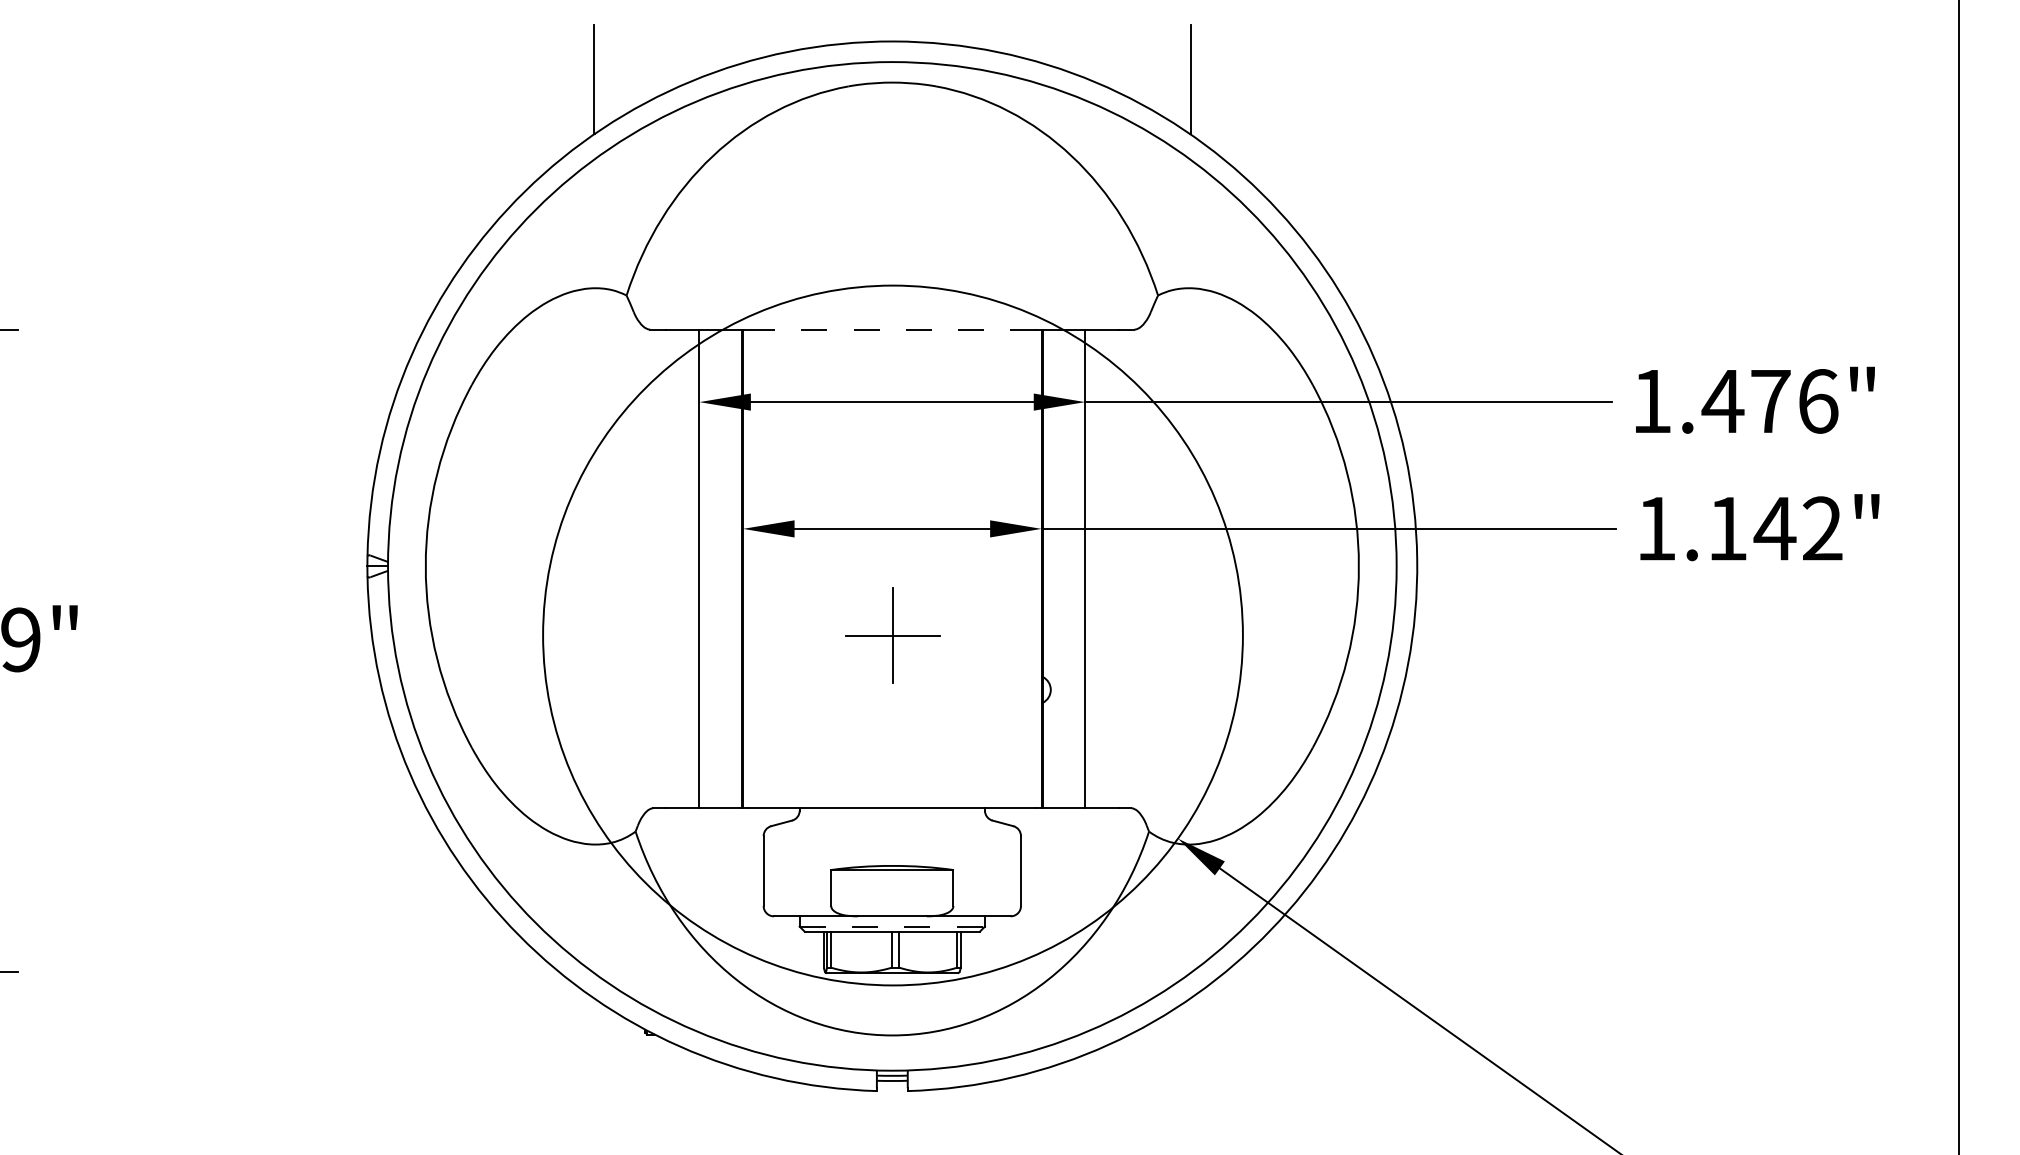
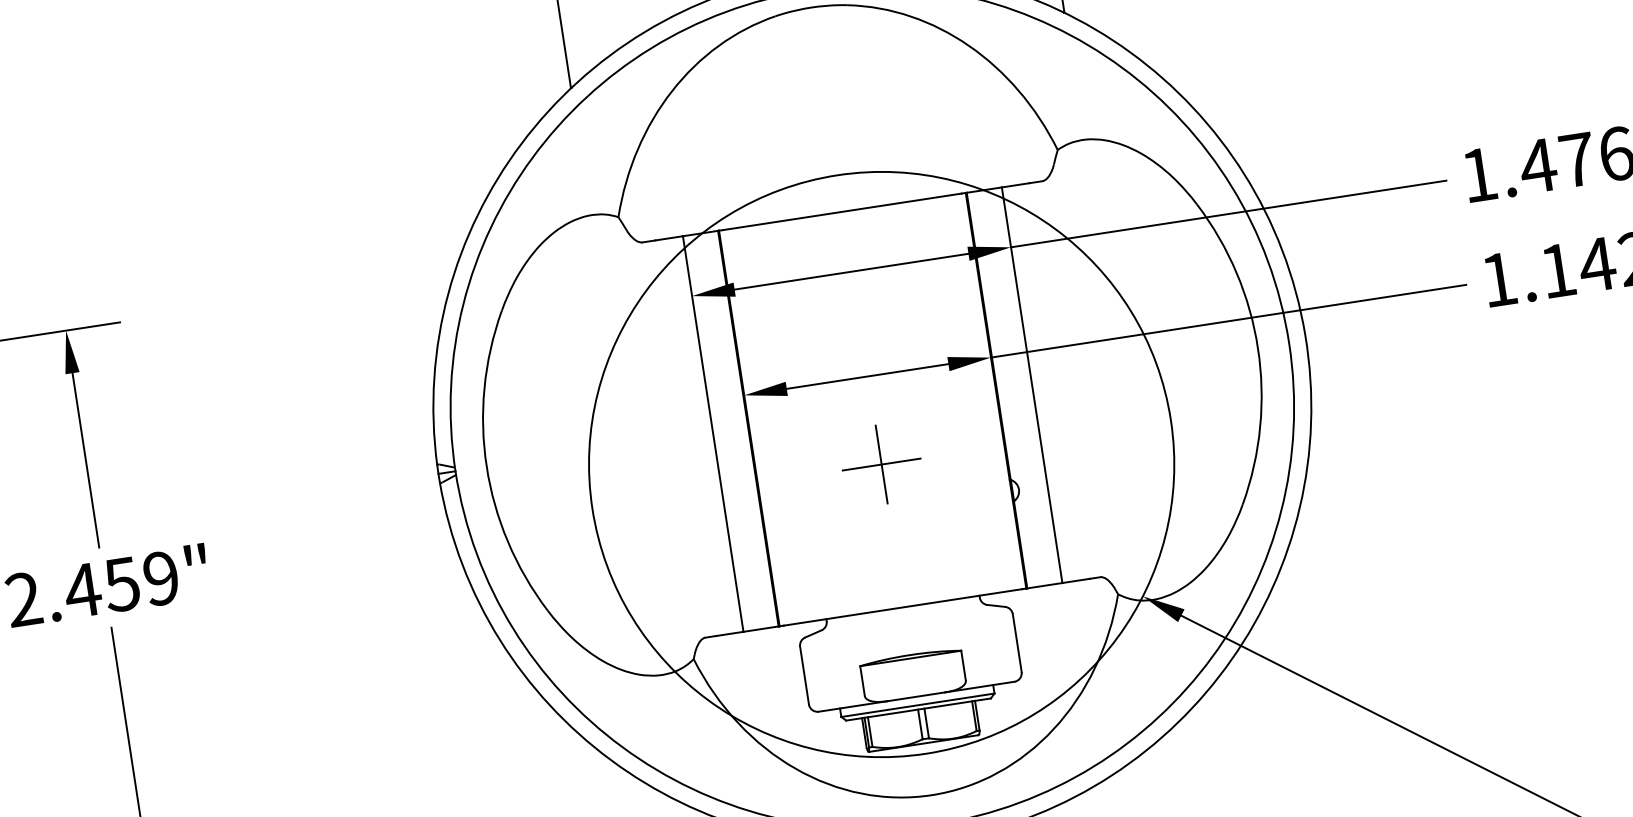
line: (891, 329) -> (841, 211), dashed -> solid
line: (892, 926) -> (918, 705), dashed -> solid

